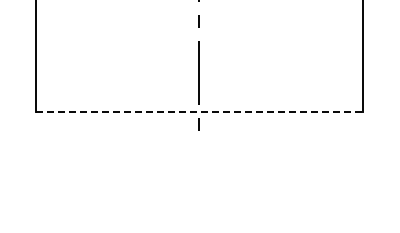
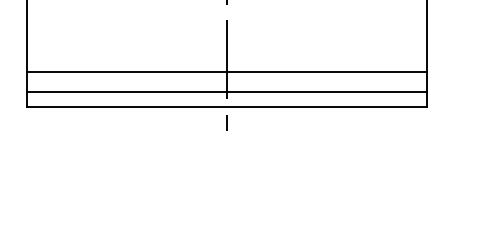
line: (199, 83) -> (226, 72), added
line: (199, 99) -> (226, 92), added
line: (199, 111) -> (226, 107), dashed -> solid

